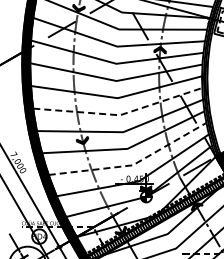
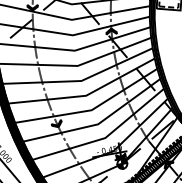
line: (120, 115) -> (86, 95), dashed -> solid
line: (132, 165) -> (105, 138), dashed -> solid

